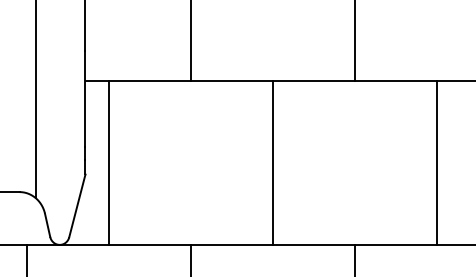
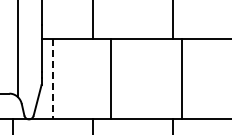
line: (109, 163) -> (53, 79), solid -> dashed
line: (271, 163) -> (110, 79), moved
line: (435, 163) -> (181, 79), moved

